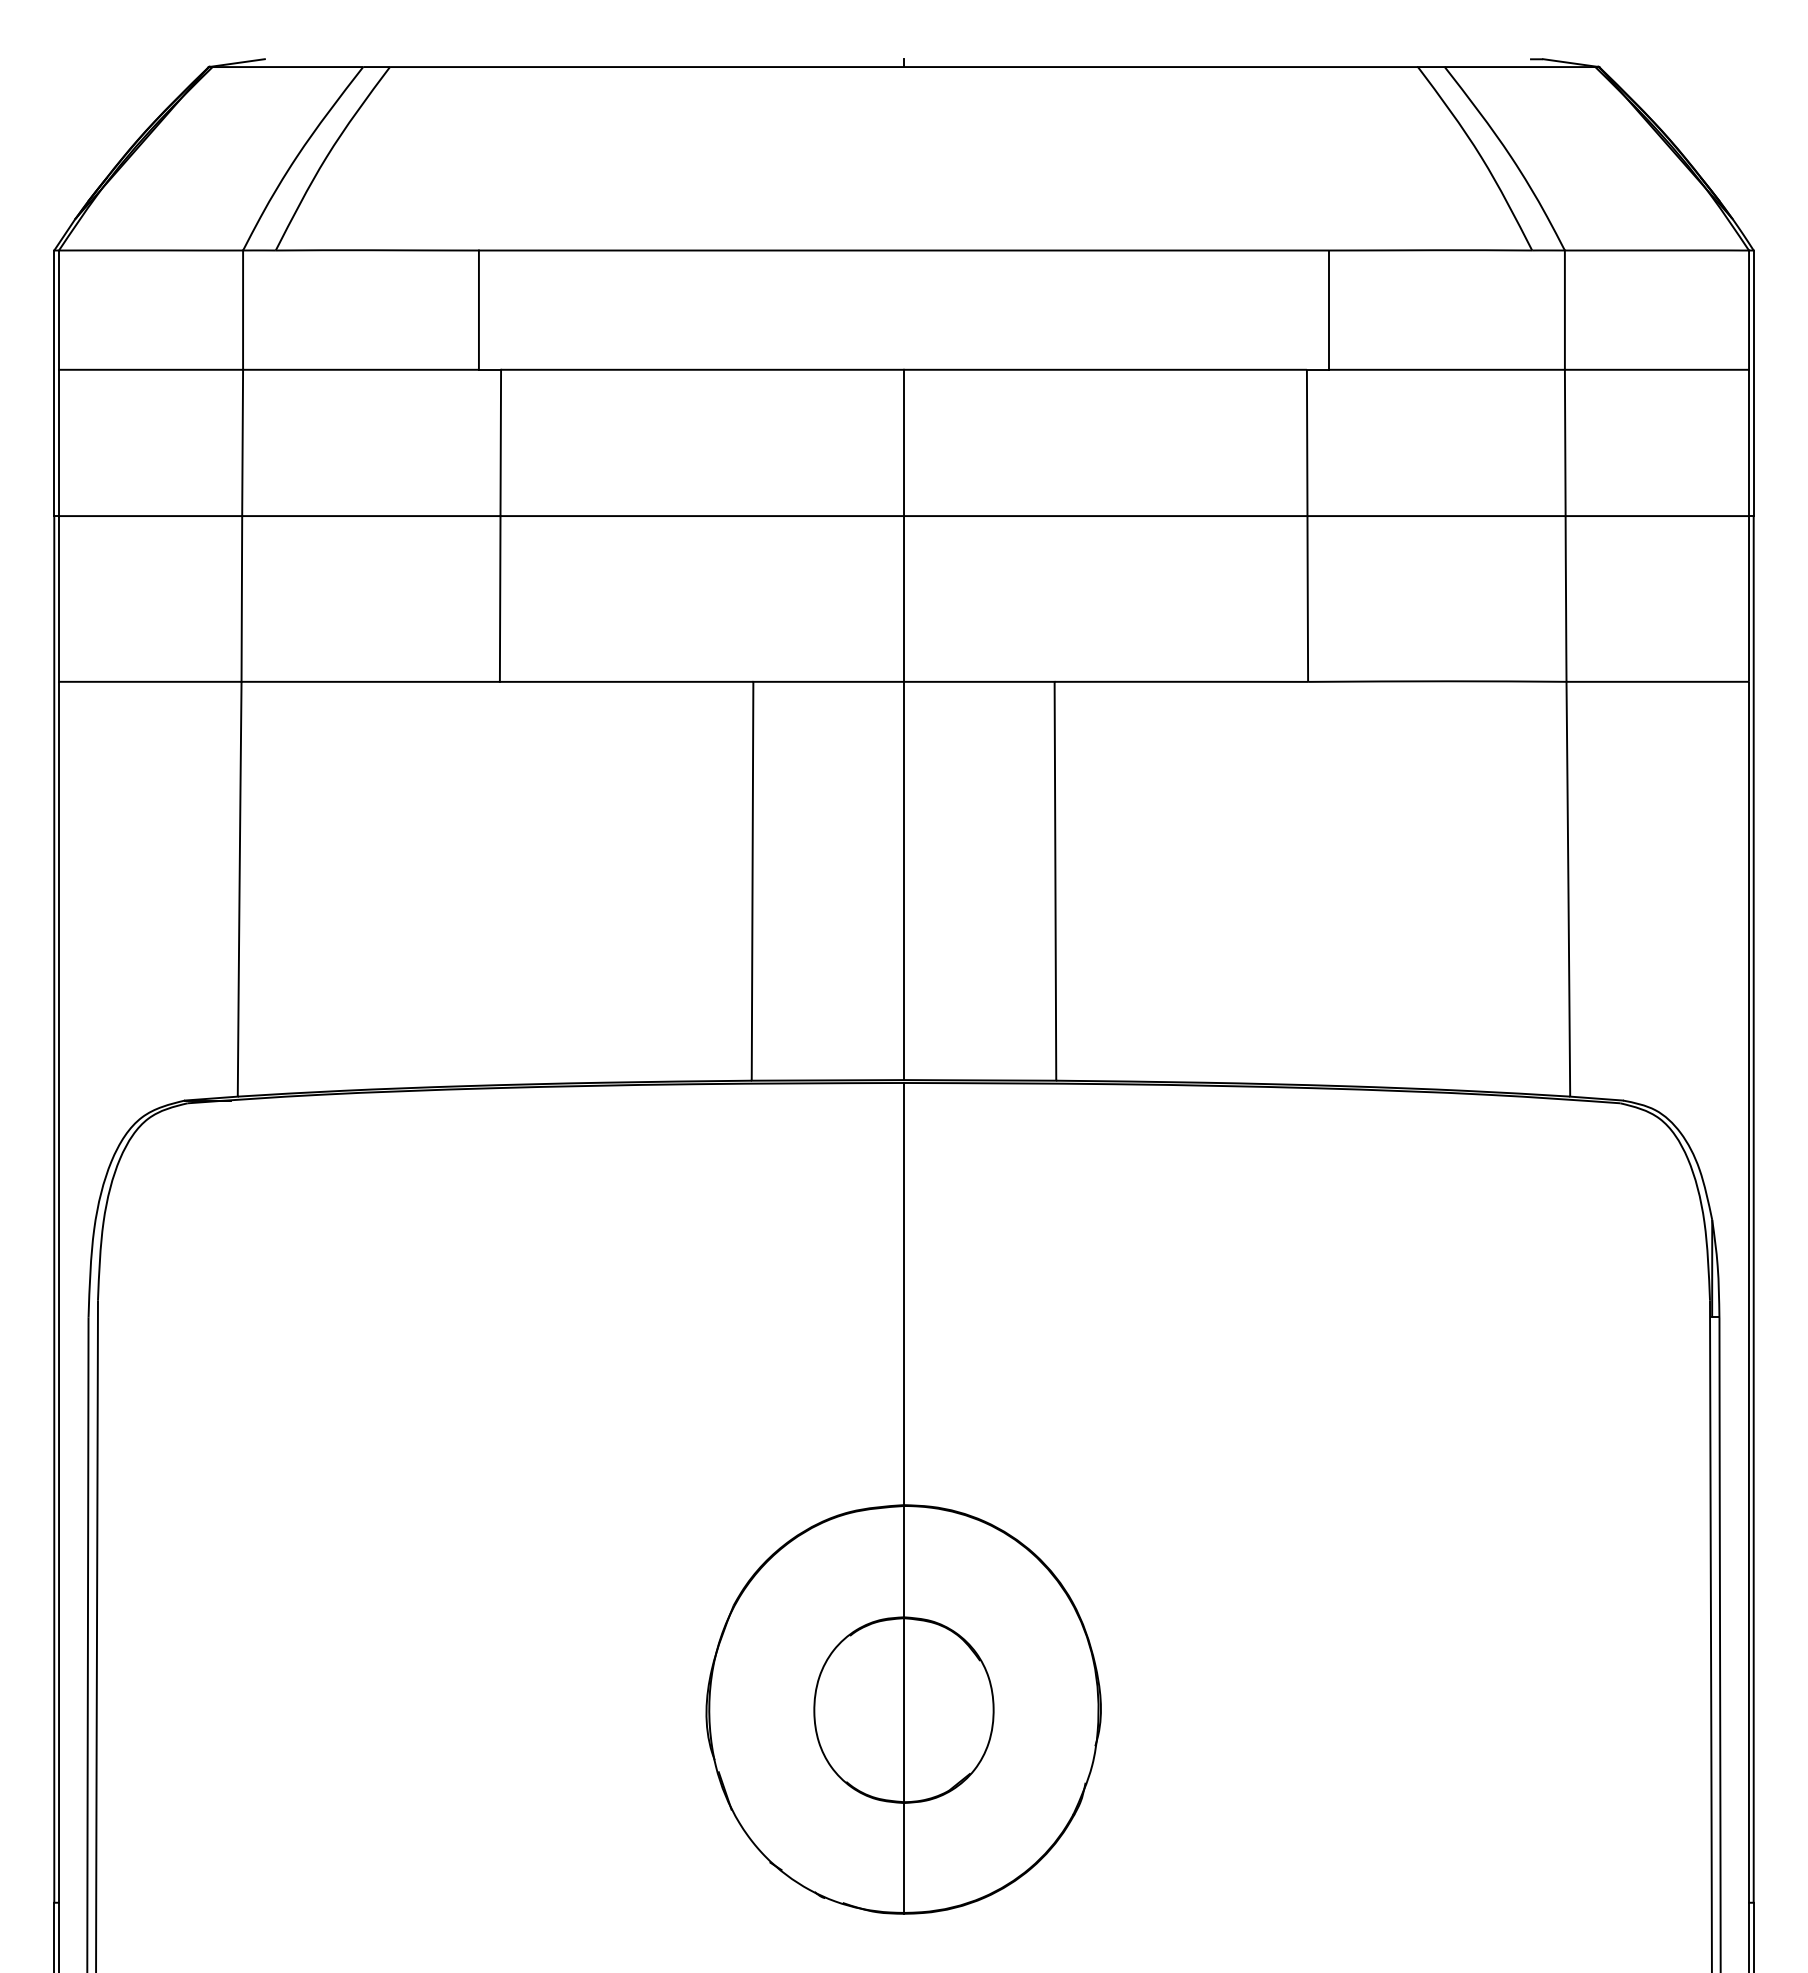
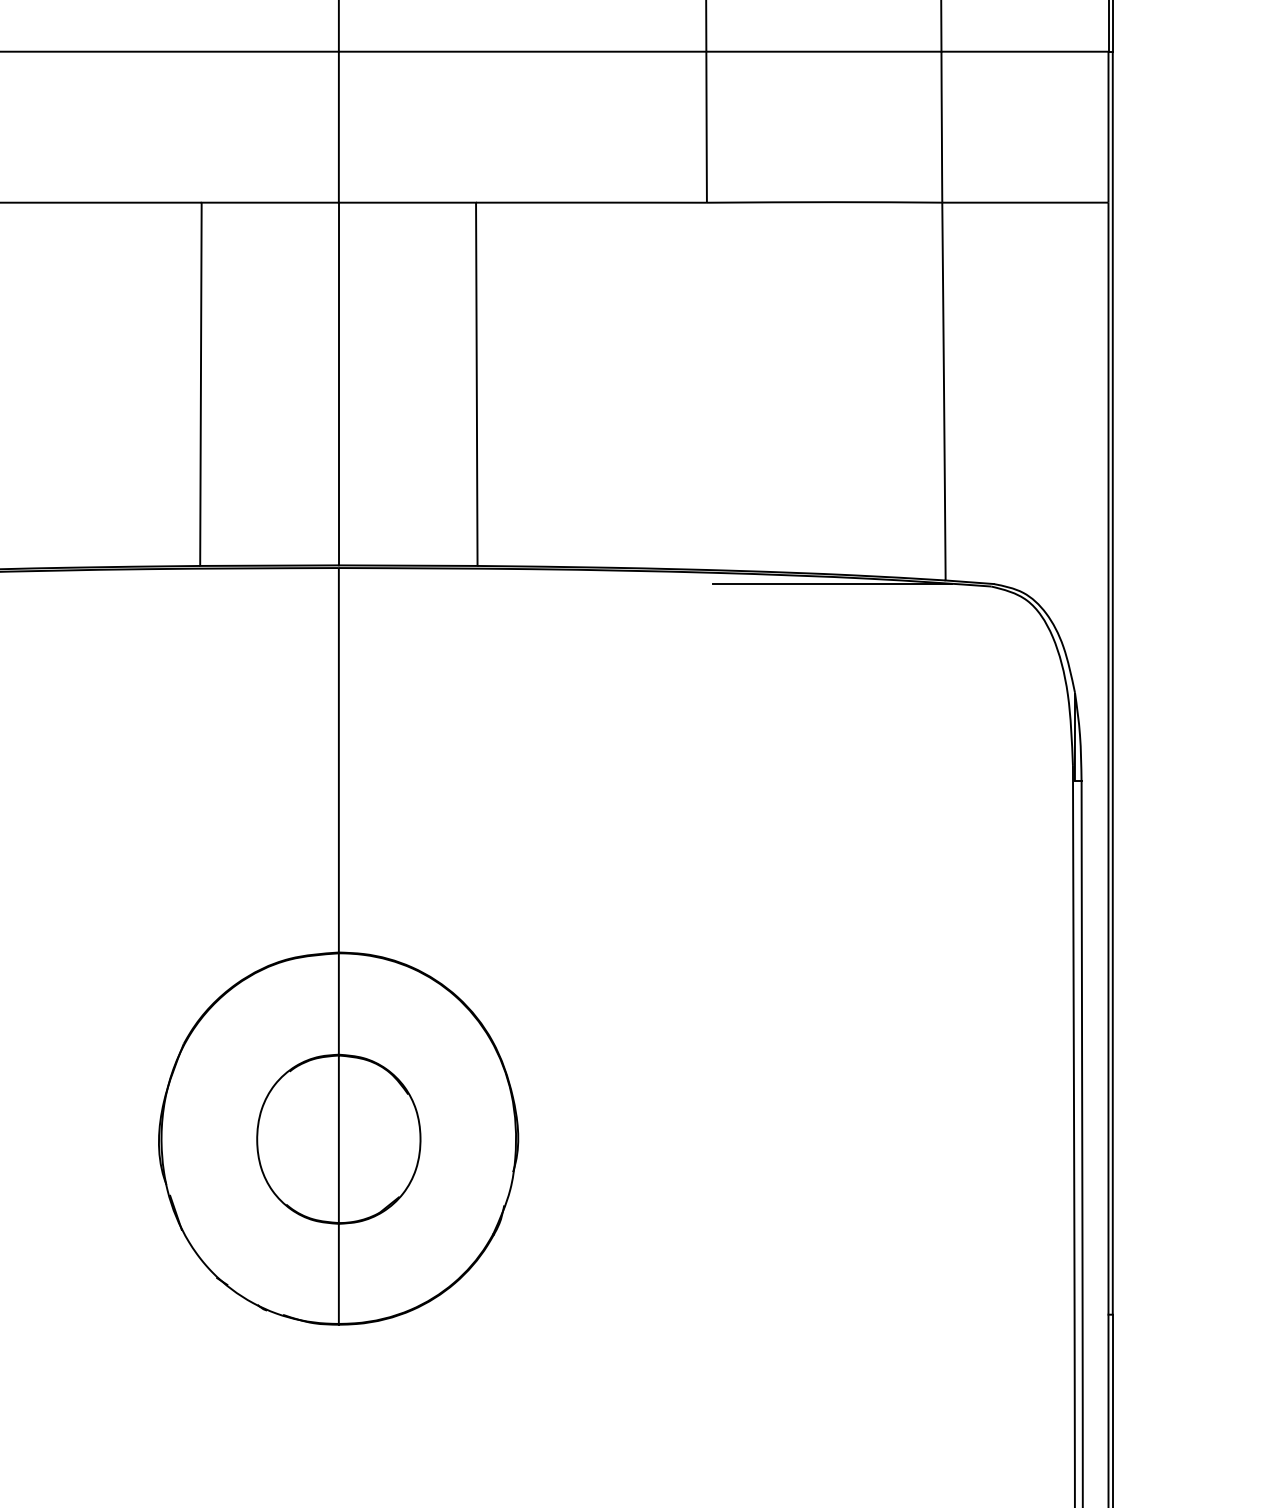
line: (1445, 1100) -> (832, 583), added

